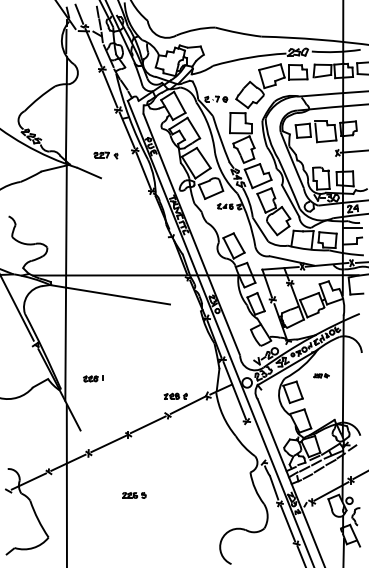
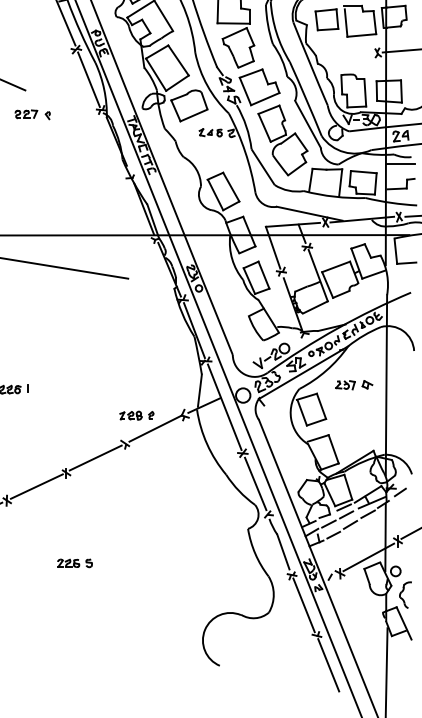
part: (105, 155) -> (32, 114), moved
part: (321, 375) -> (354, 384), size x1.67
line: (255, 441) -> (255, 482), added

